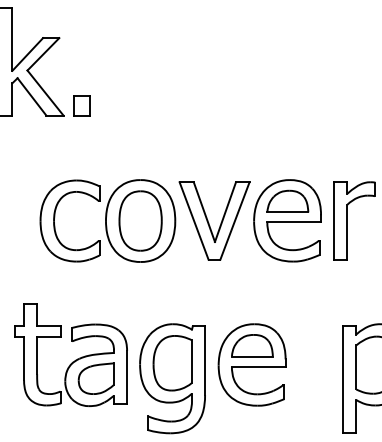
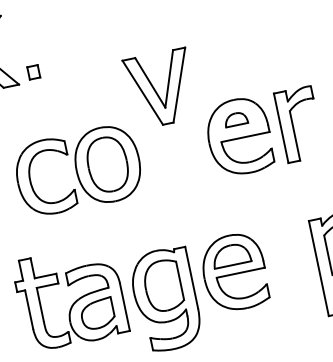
part: (81, 105) -> (33, 72), size x0.7
part: (287, 200) -> (235, 118), size x0.6
part: (214, 220) -> (160, 88), moved

